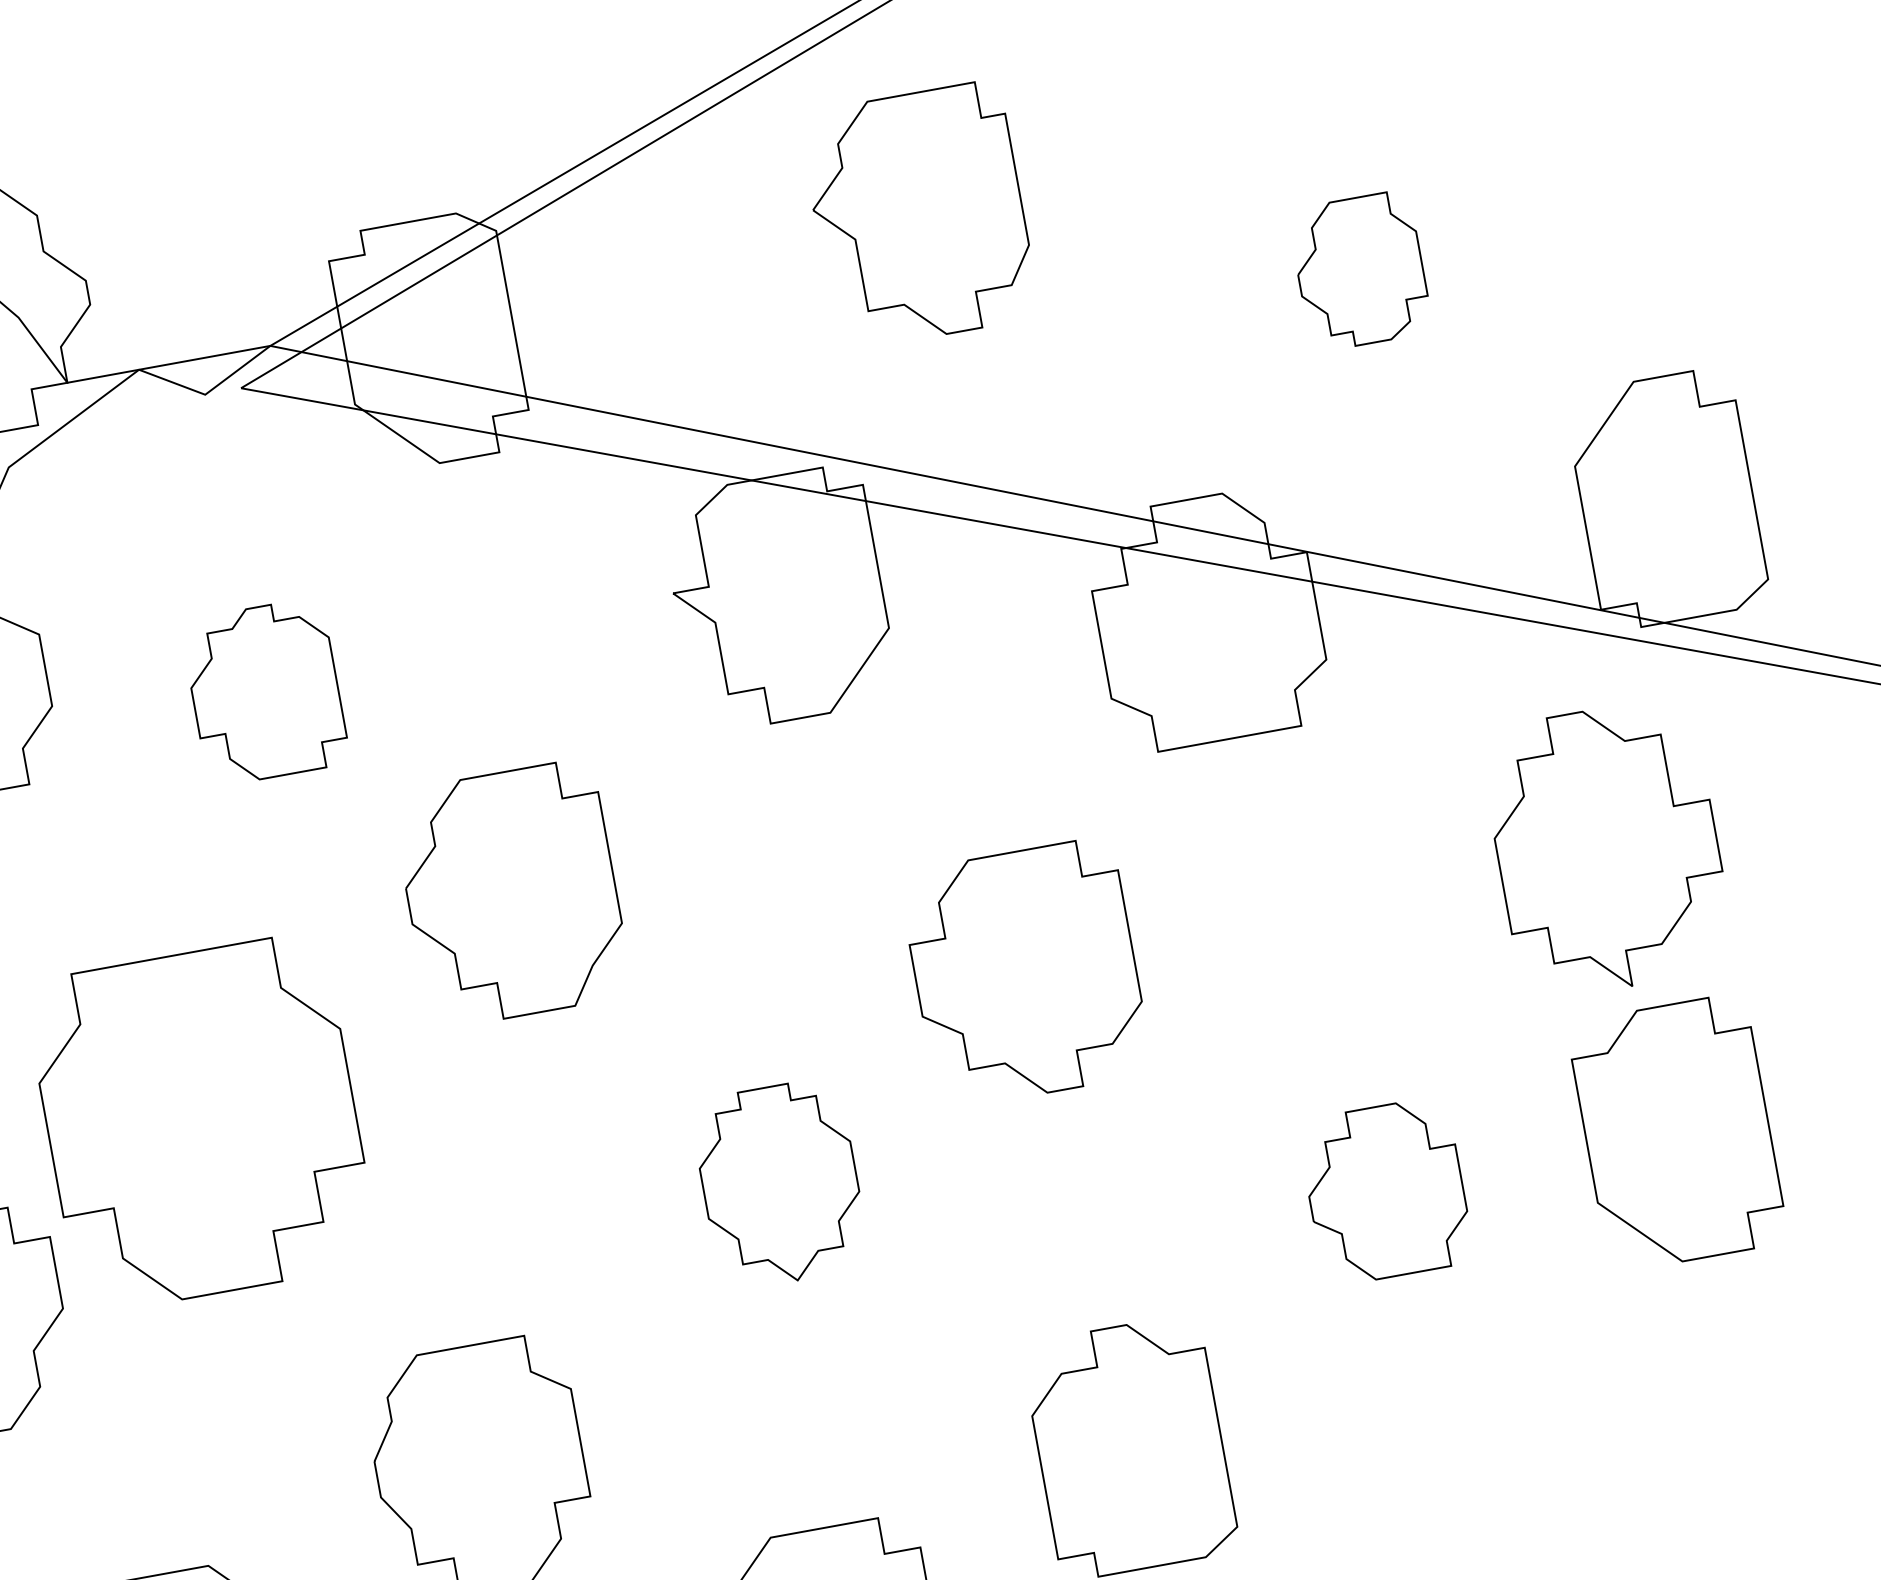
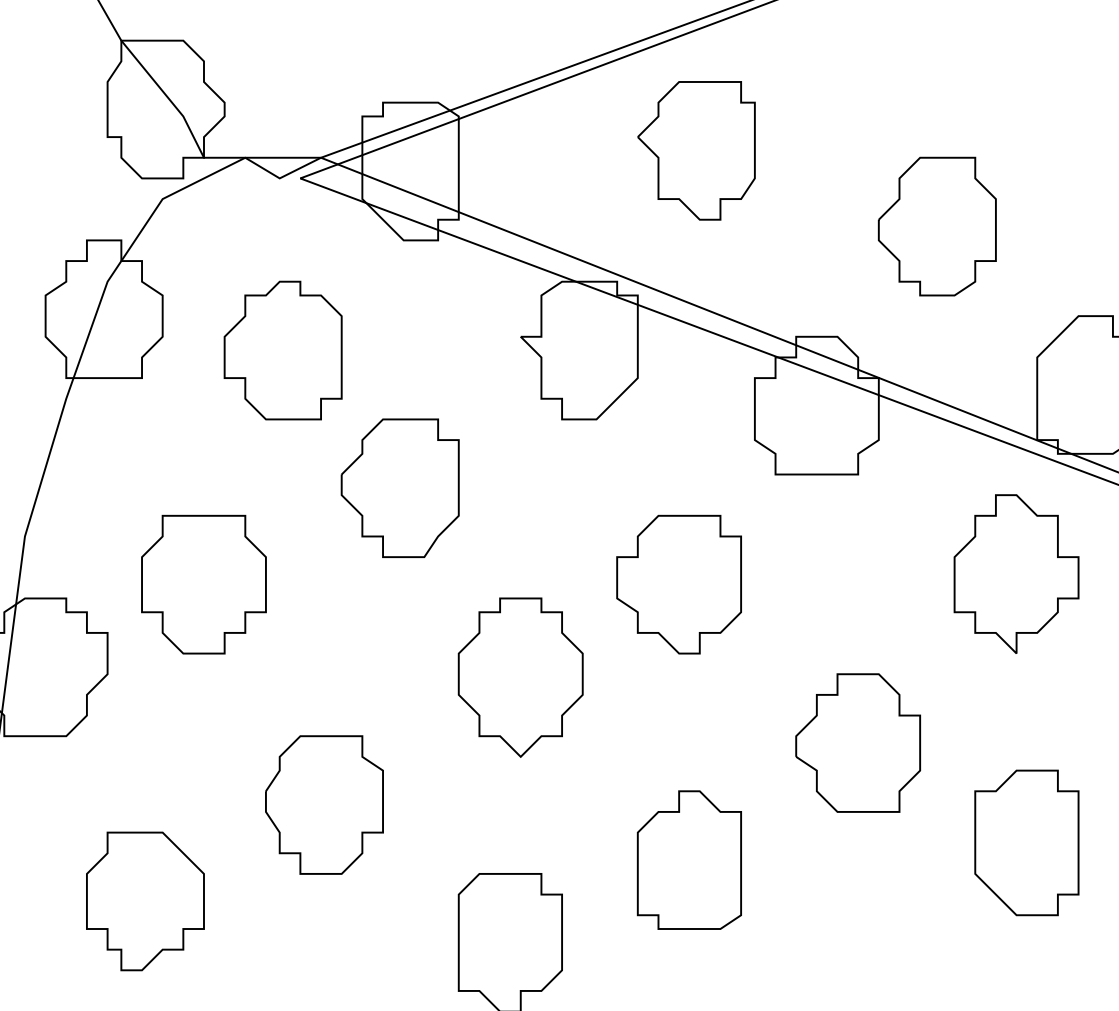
part: (1359, 271) -> (936, 226), size x1.67
part: (264, 692) -> (282, 350), size x1.43
part: (201, 1122) -> (203, 584), size x0.71
part: (1676, 1132) -> (1026, 842), moved
part: (779, 1184) -> (520, 677), size x1.43
part: (1384, 1190) -> (857, 742), size x1.43

